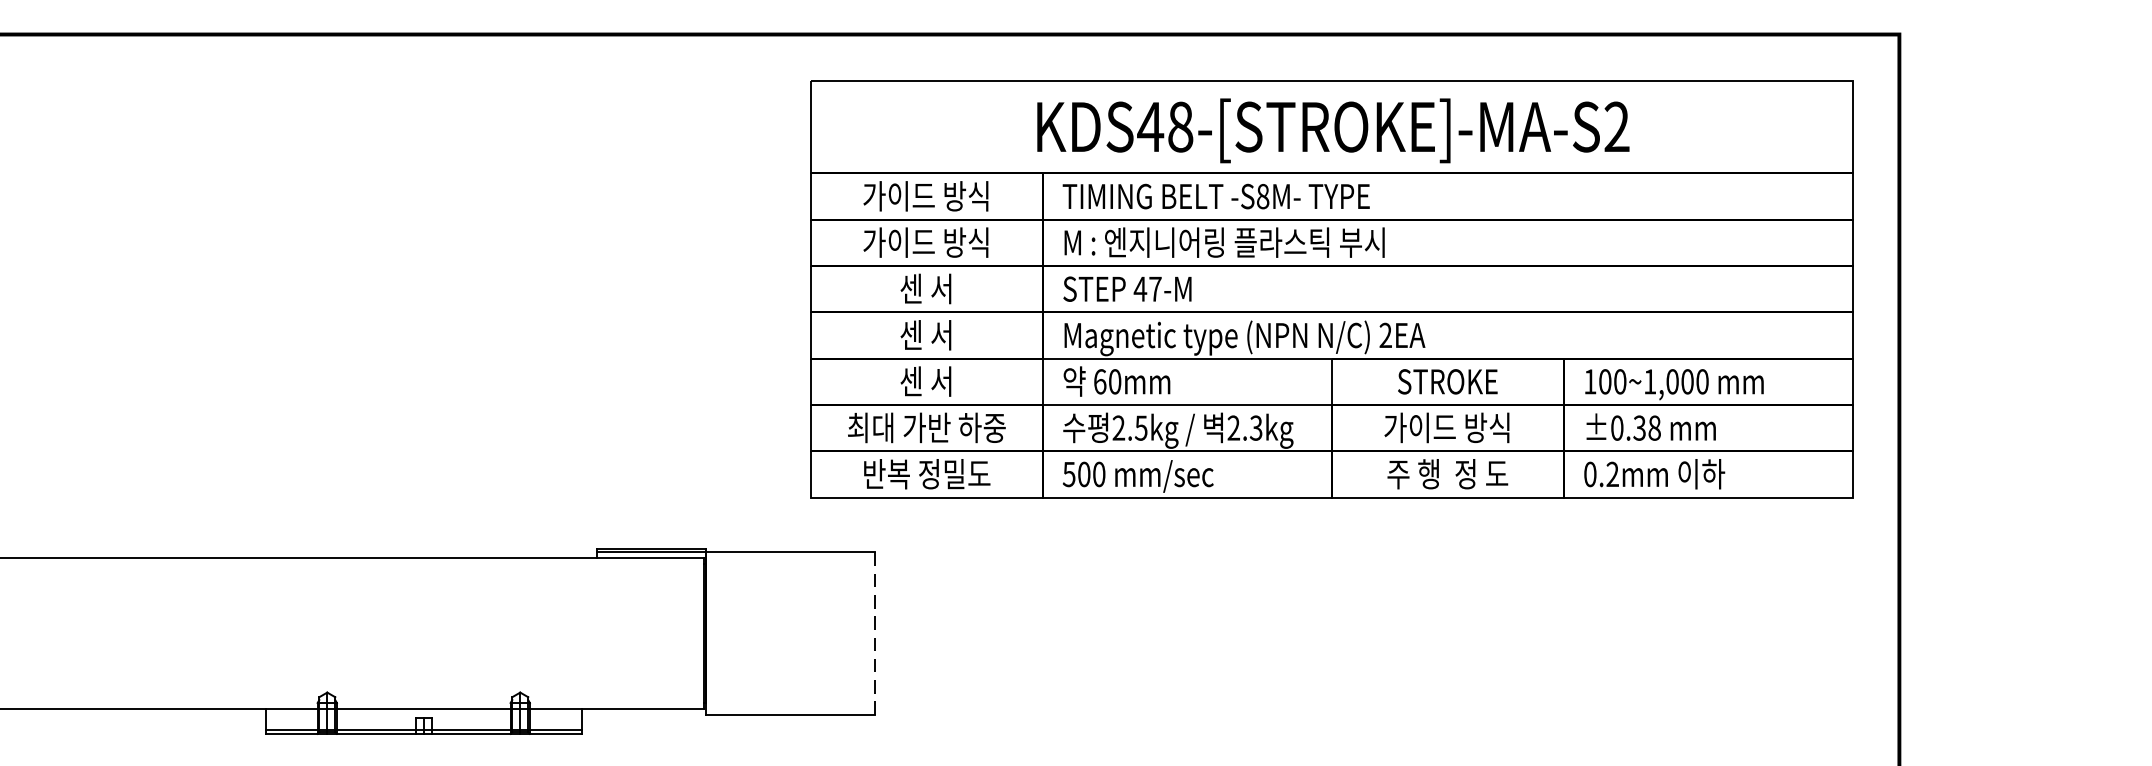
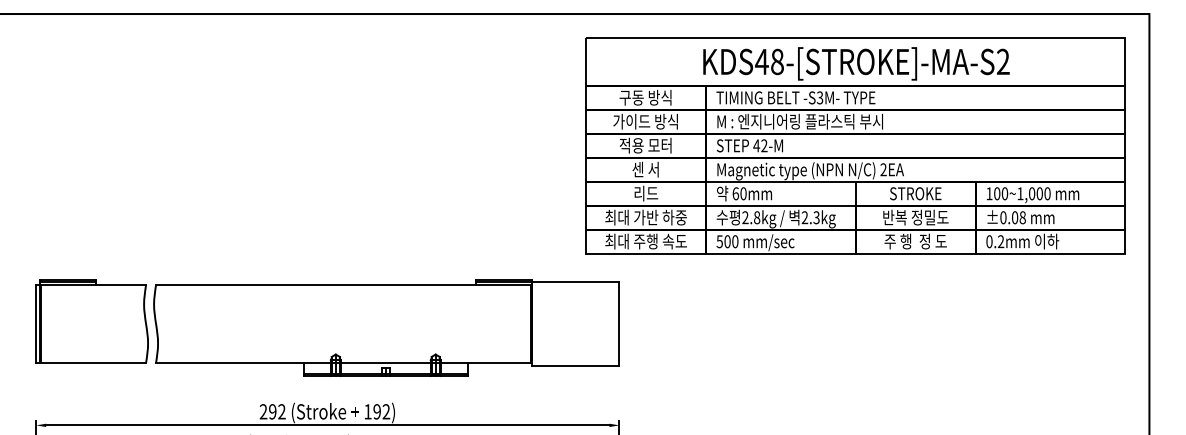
text: (925, 195) -> (645, 97), 가이드 방식 -> 구동 방식
text: (1261, 195) -> (819, 97), -S8M- -> -S3M-
text: (925, 288) -> (645, 145), 센 서 -> 적용 모터
text: (1155, 288) -> (764, 145), 47-M -> 42-M
text: (925, 381) -> (645, 193), 센 서 -> 리드
text: (1140, 427) -> (756, 217), 2.5kg -> 2.8kg
text: (1447, 427) -> (915, 217), 가이드 방식 -> 반복 정밀도
text: (1638, 427) -> (1014, 217), ±0.38 -> ±0.08
text: (925, 474) -> (645, 241), 반복 정밀도 -> 최대 주행 속도
line: (875, 634) -> (619, 324), dashed -> solid

